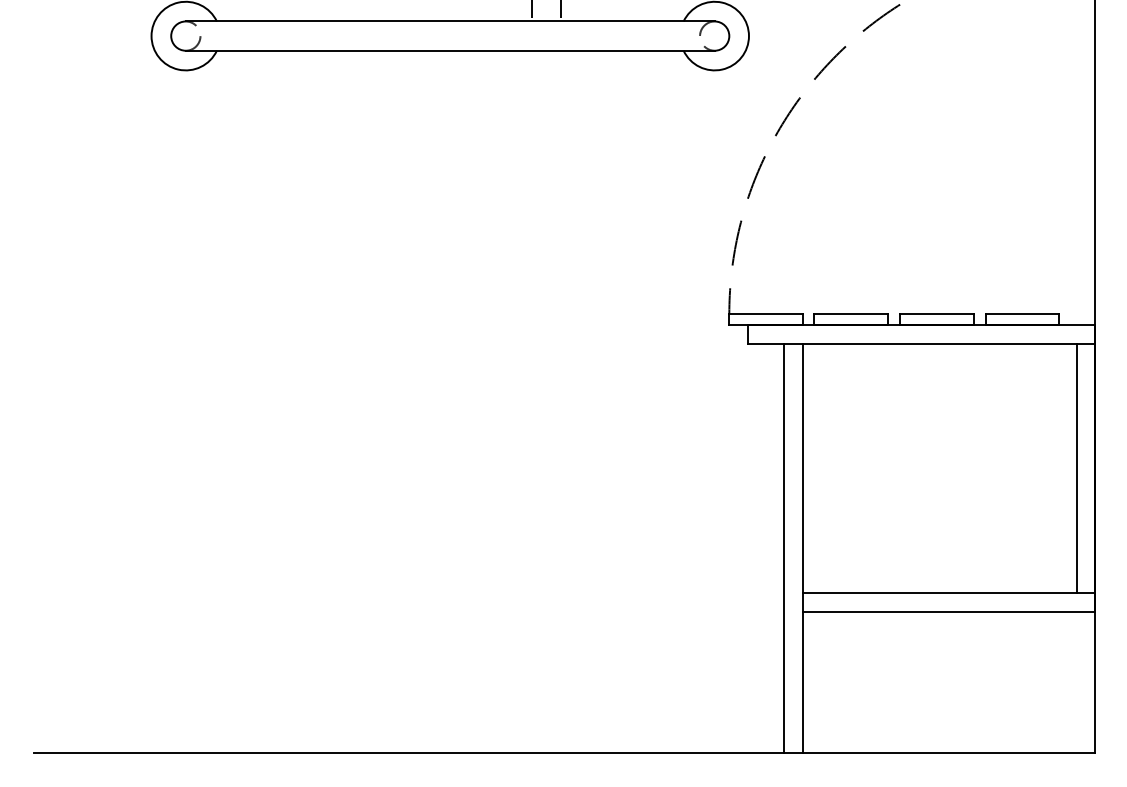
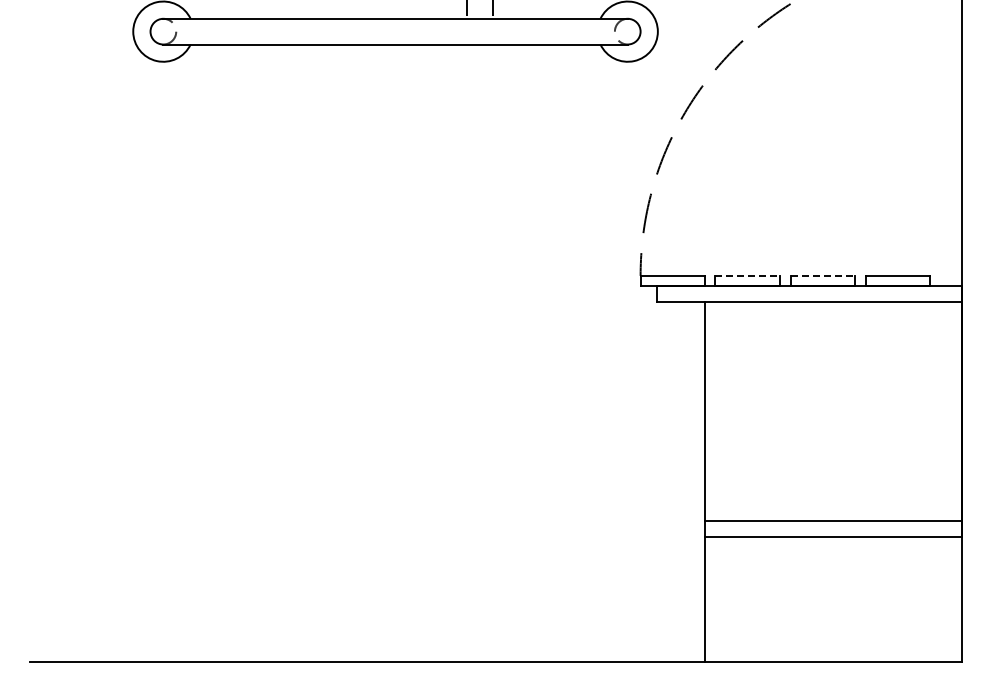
line: (851, 313) -> (747, 275), solid -> dashed
line: (937, 313) -> (823, 275), solid -> dashed
line: (1076, 467) -> (945, 410), removed
line: (783, 548) -> (688, 481), removed

